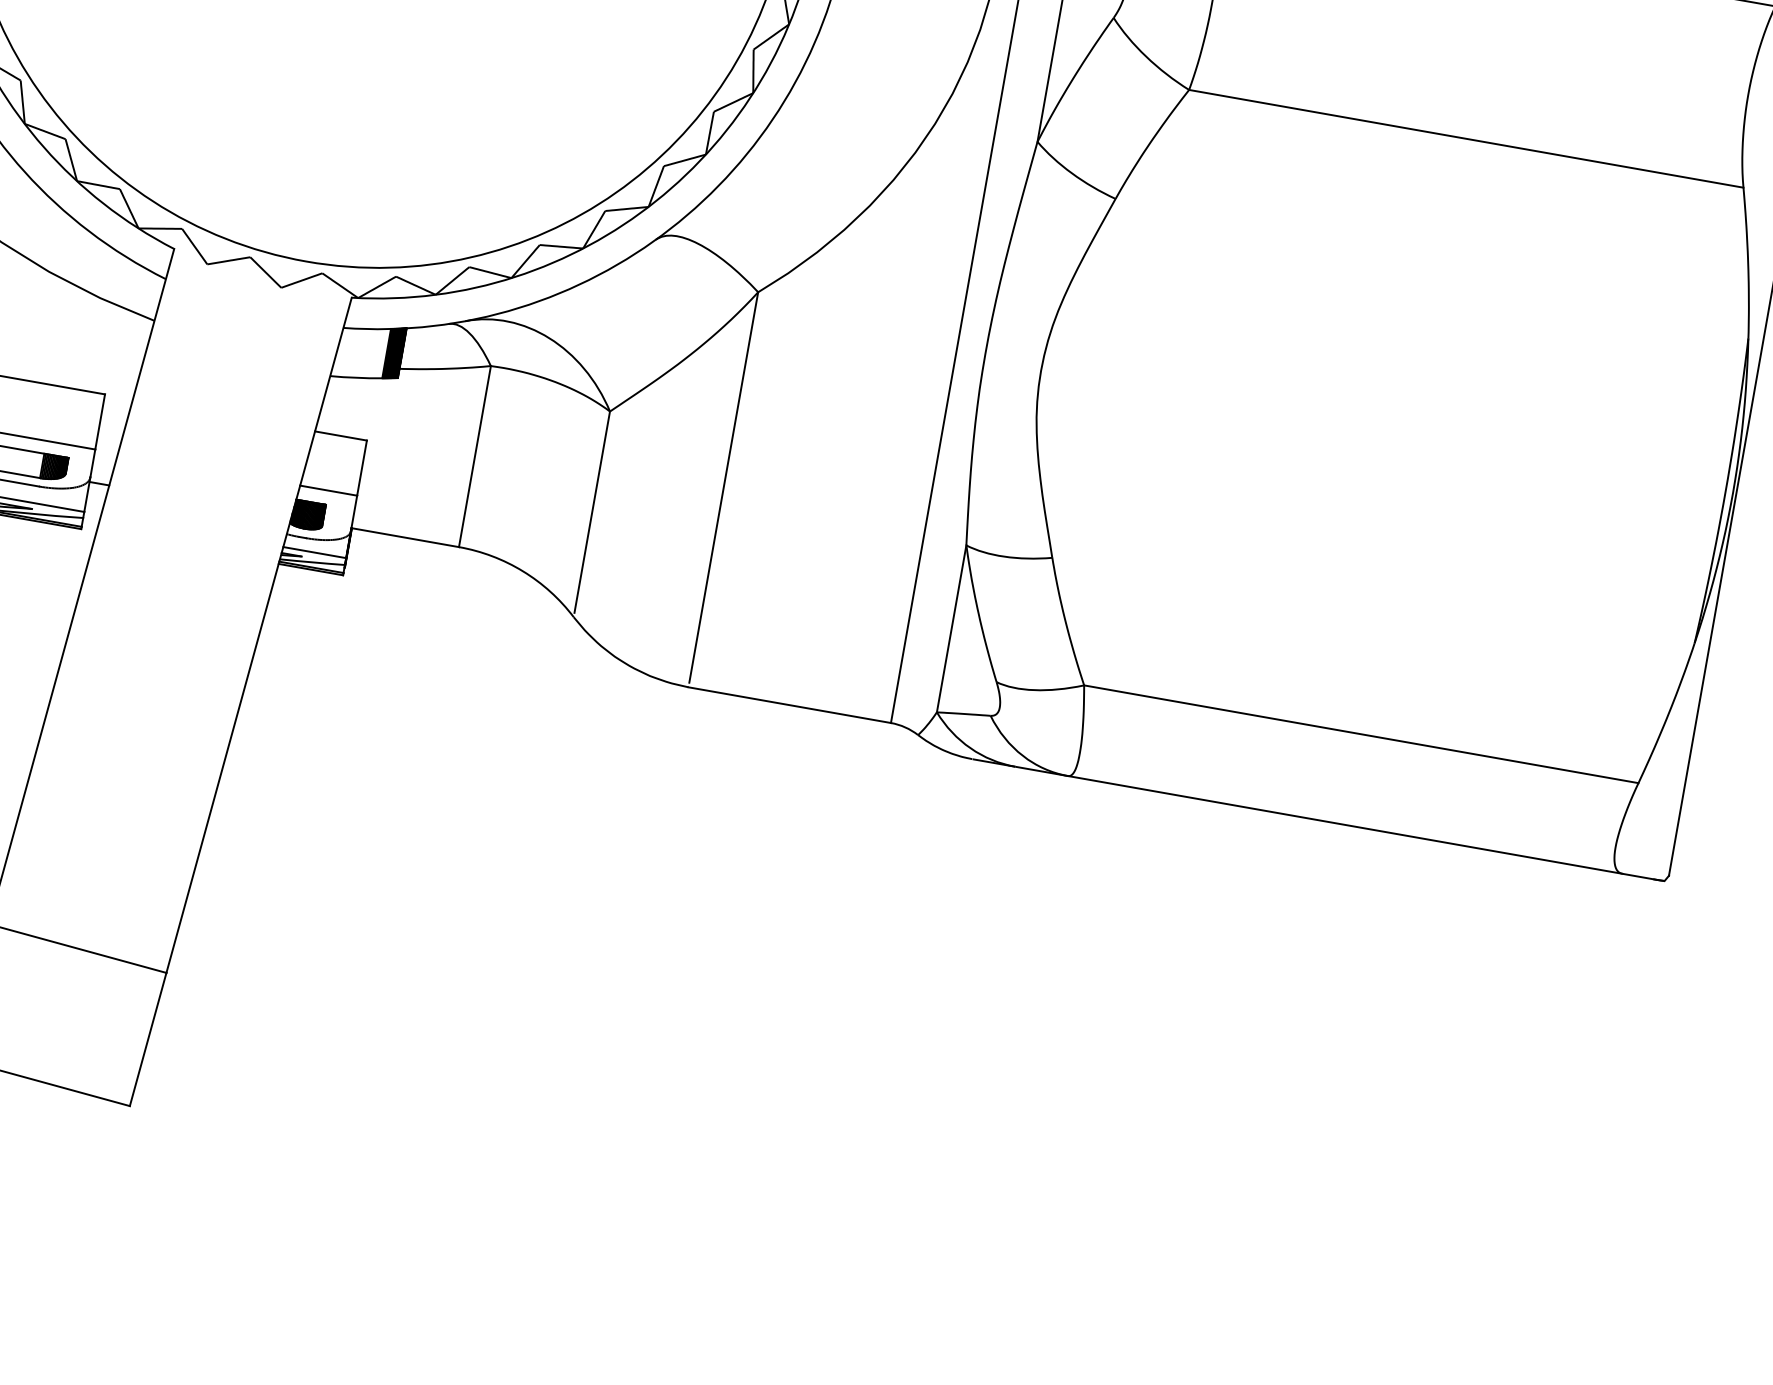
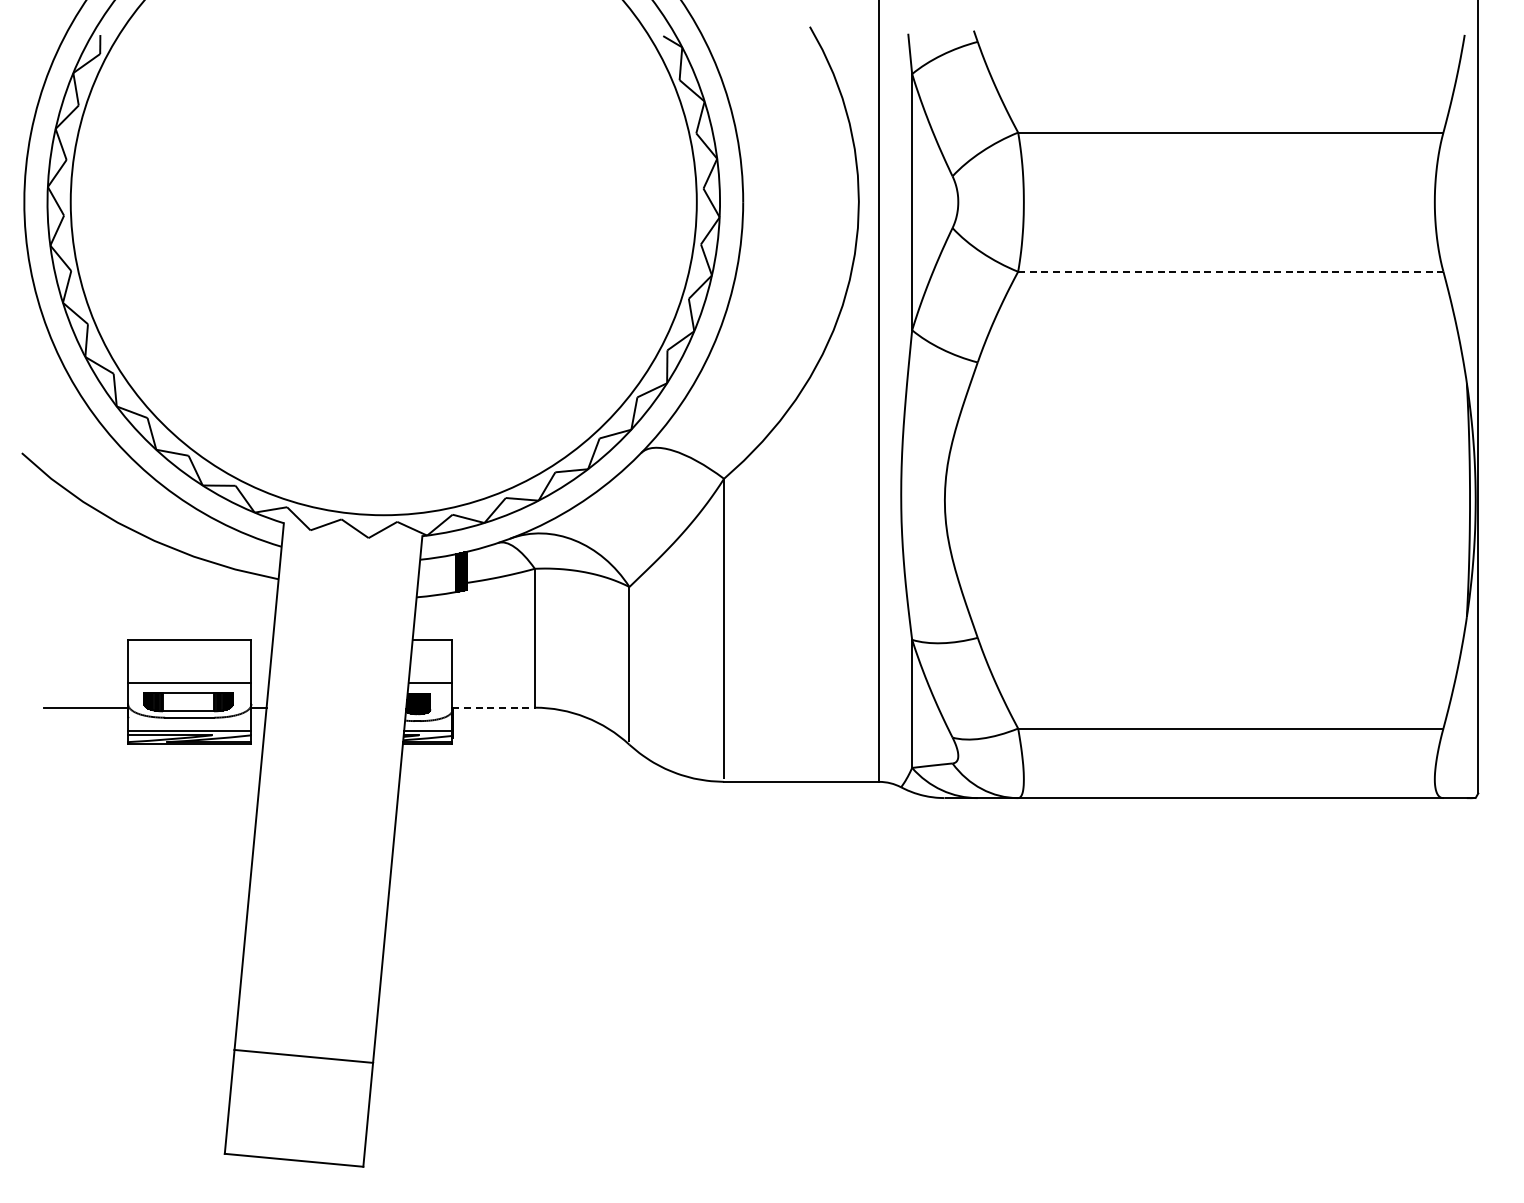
line: (1465, 138) -> (1230, 271), solid -> dashed
line: (406, 537) -> (494, 707), solid -> dashed

